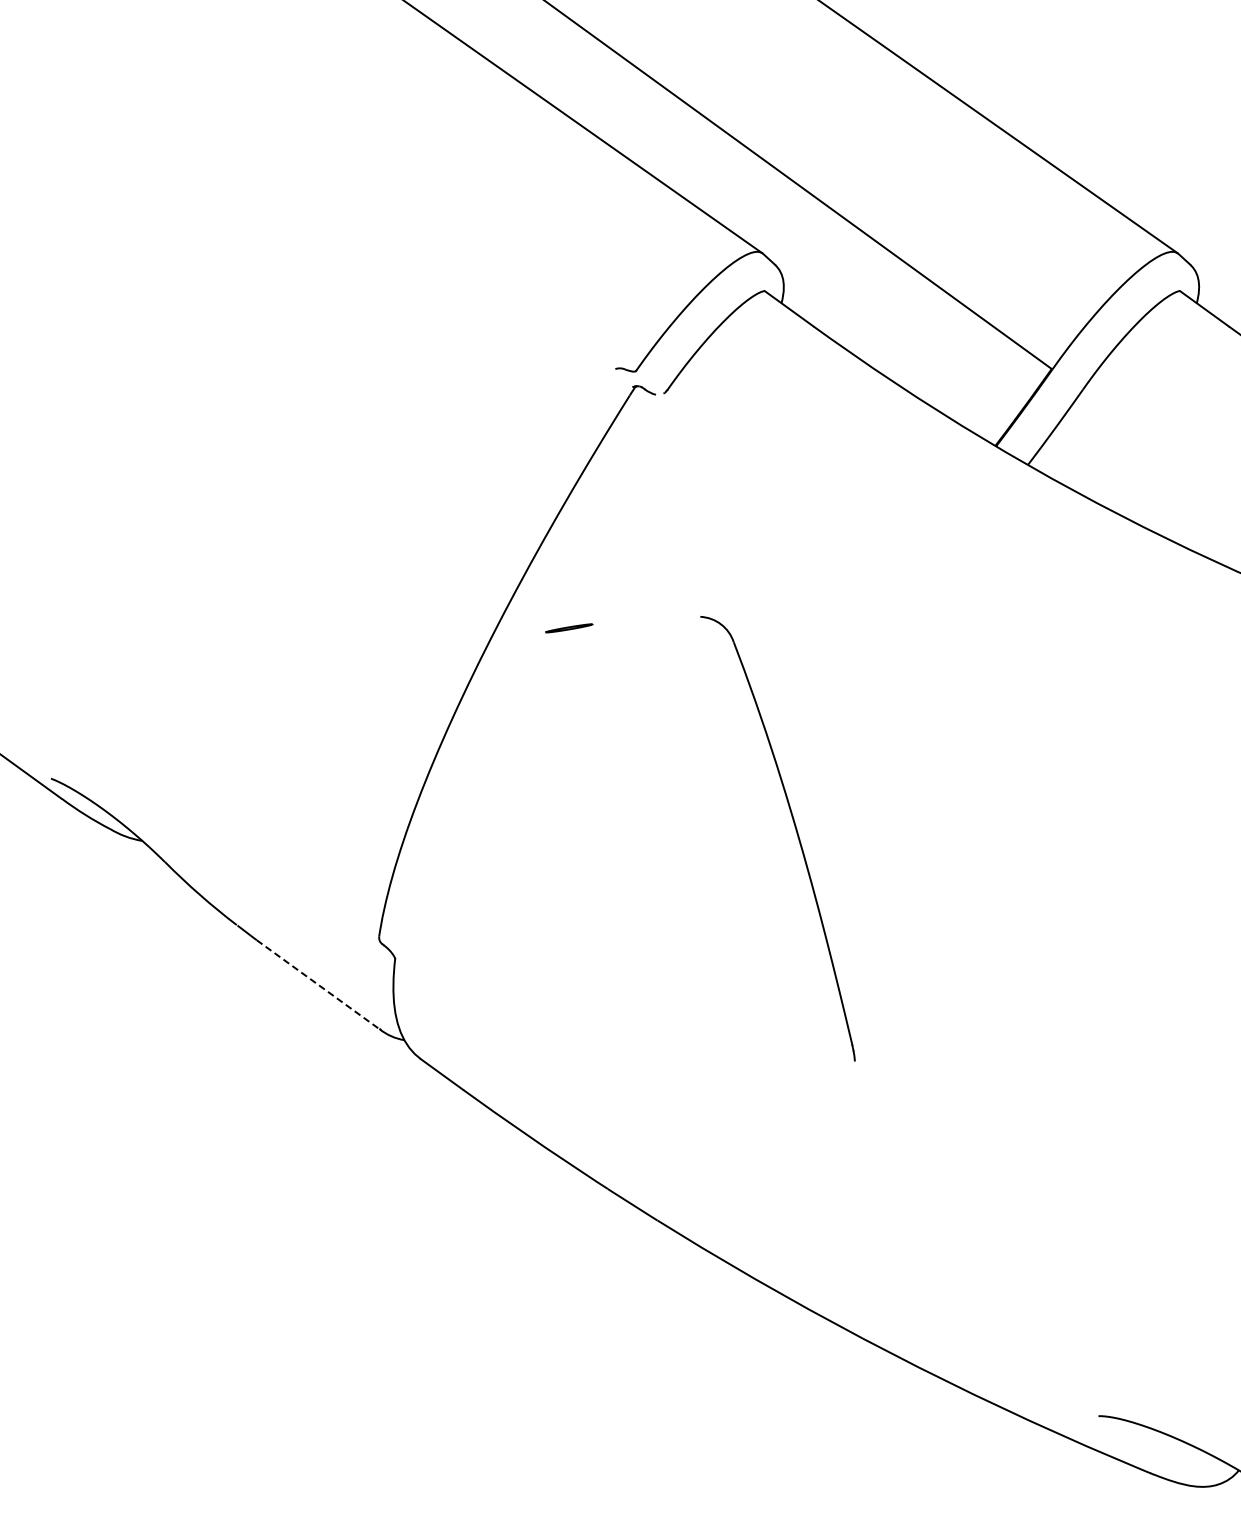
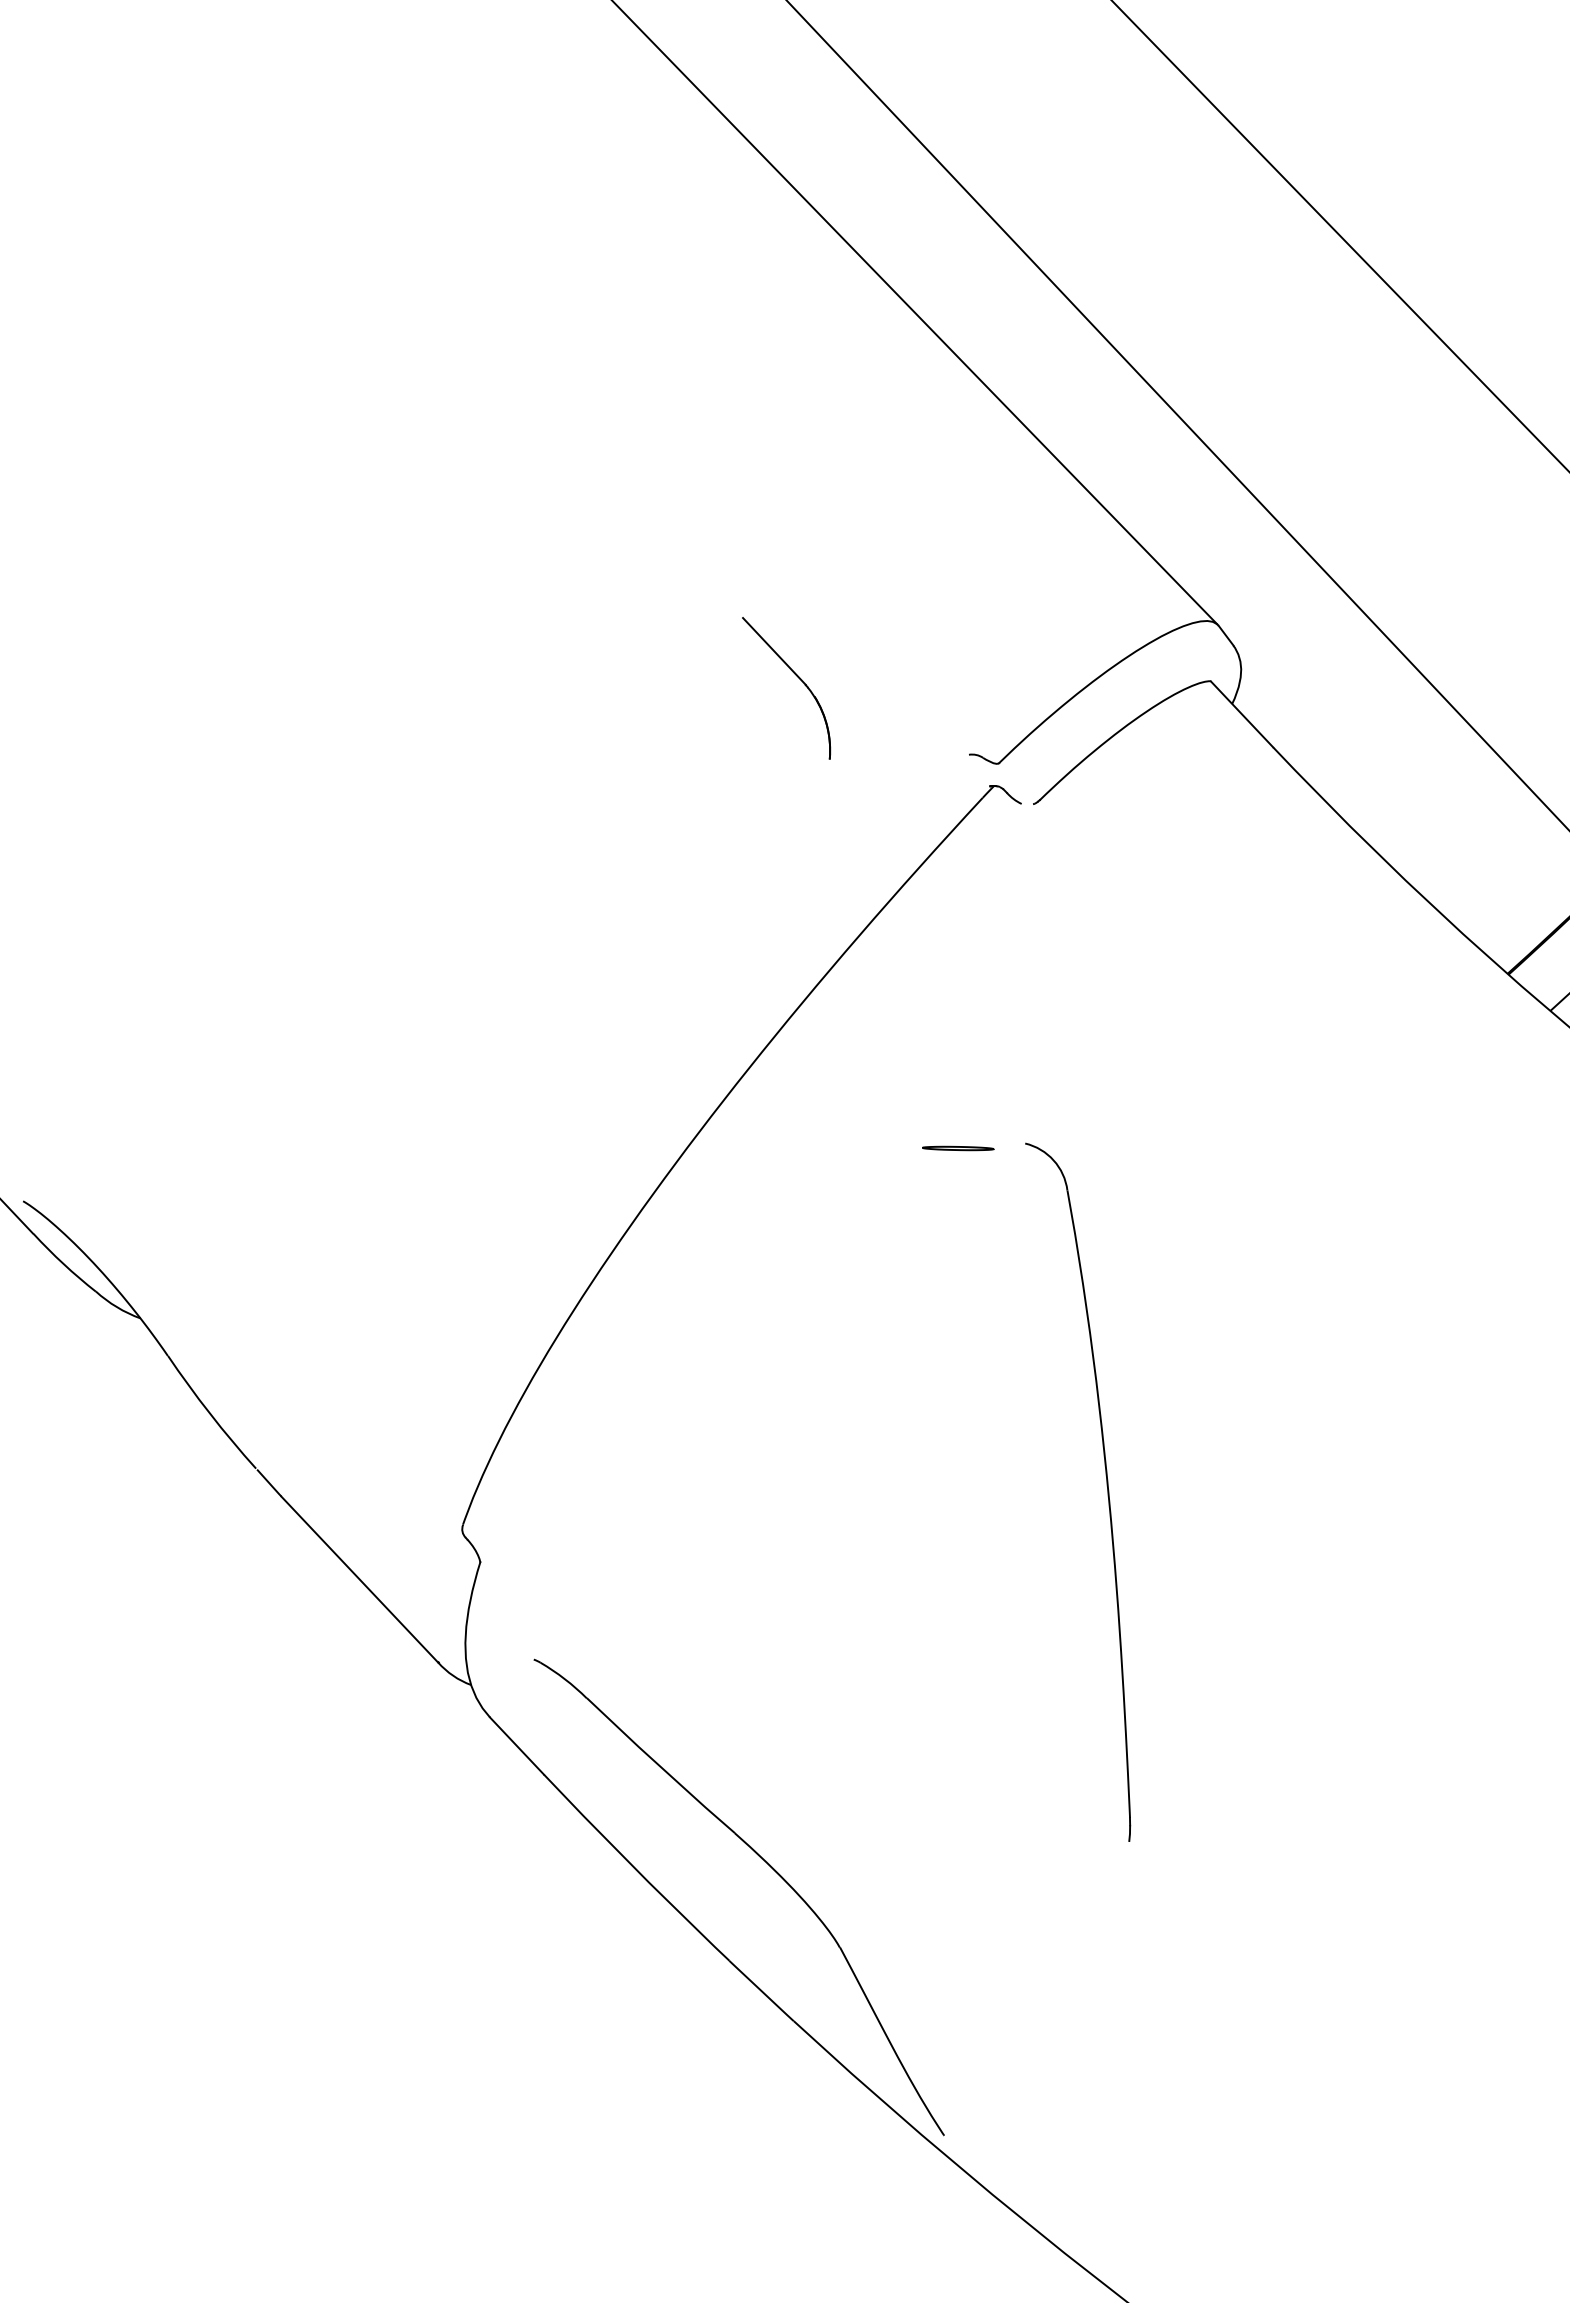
part: (493, 340) -> (797, 678), added
part: (569, 628) -> (958, 1148), moved
line: (318, 985) -> (359, 1580), dashed -> solid
part: (623, 1123) -> (770, 1868), added

